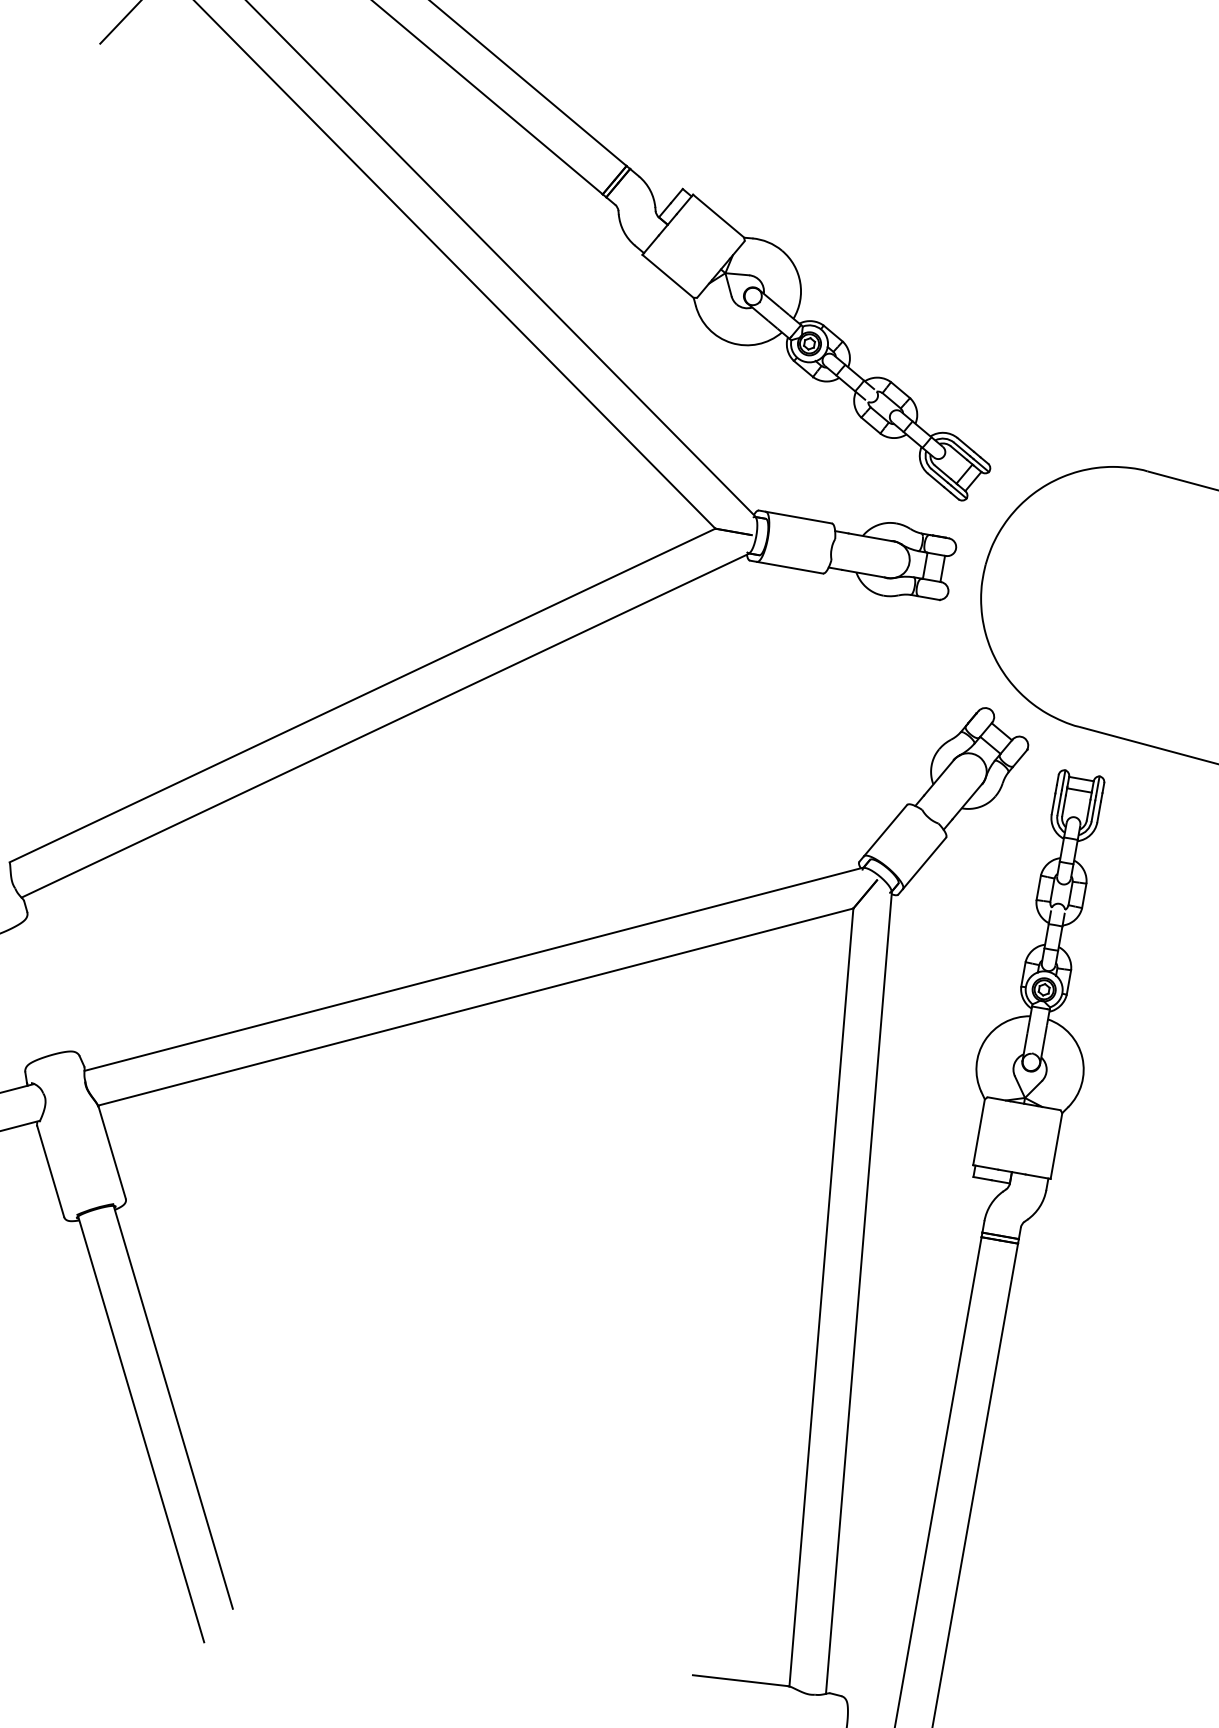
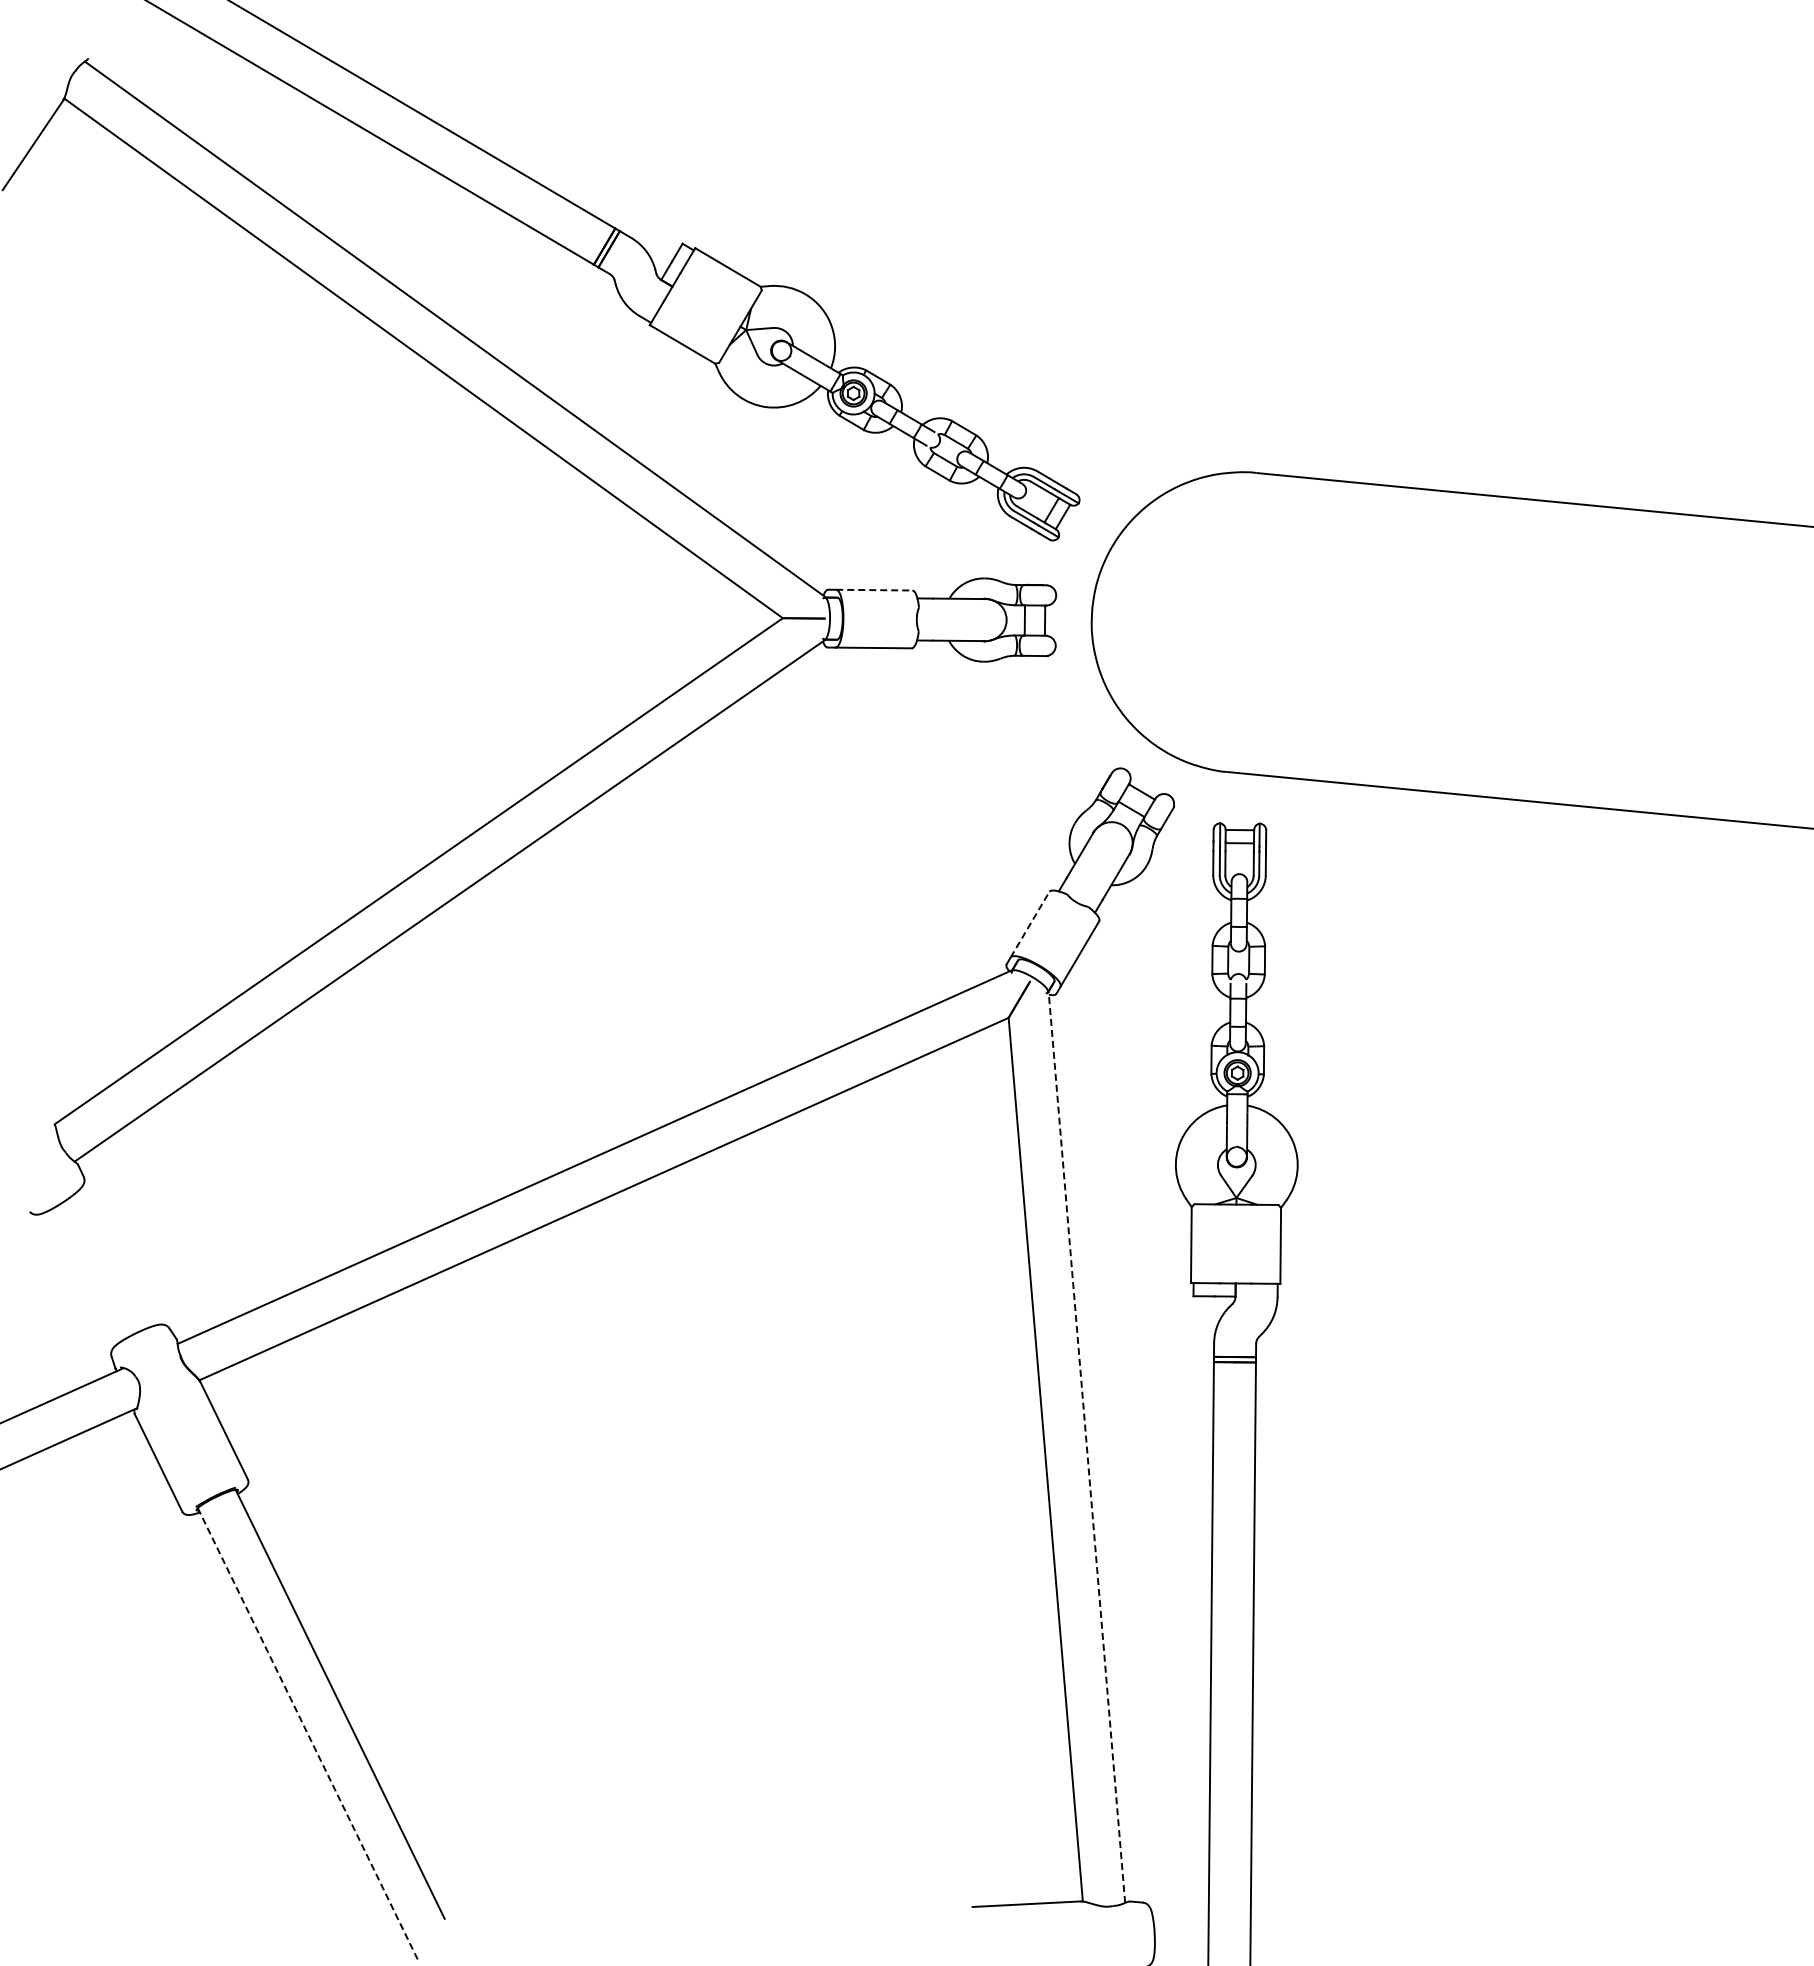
line: (799, 517) -> (874, 590), solid -> dashed
line: (885, 830) -> (1030, 924), solid -> dashed
line: (858, 1291) -> (1086, 1446), solid -> dashed
line: (141, 1429) -> (308, 1735), solid -> dashed

